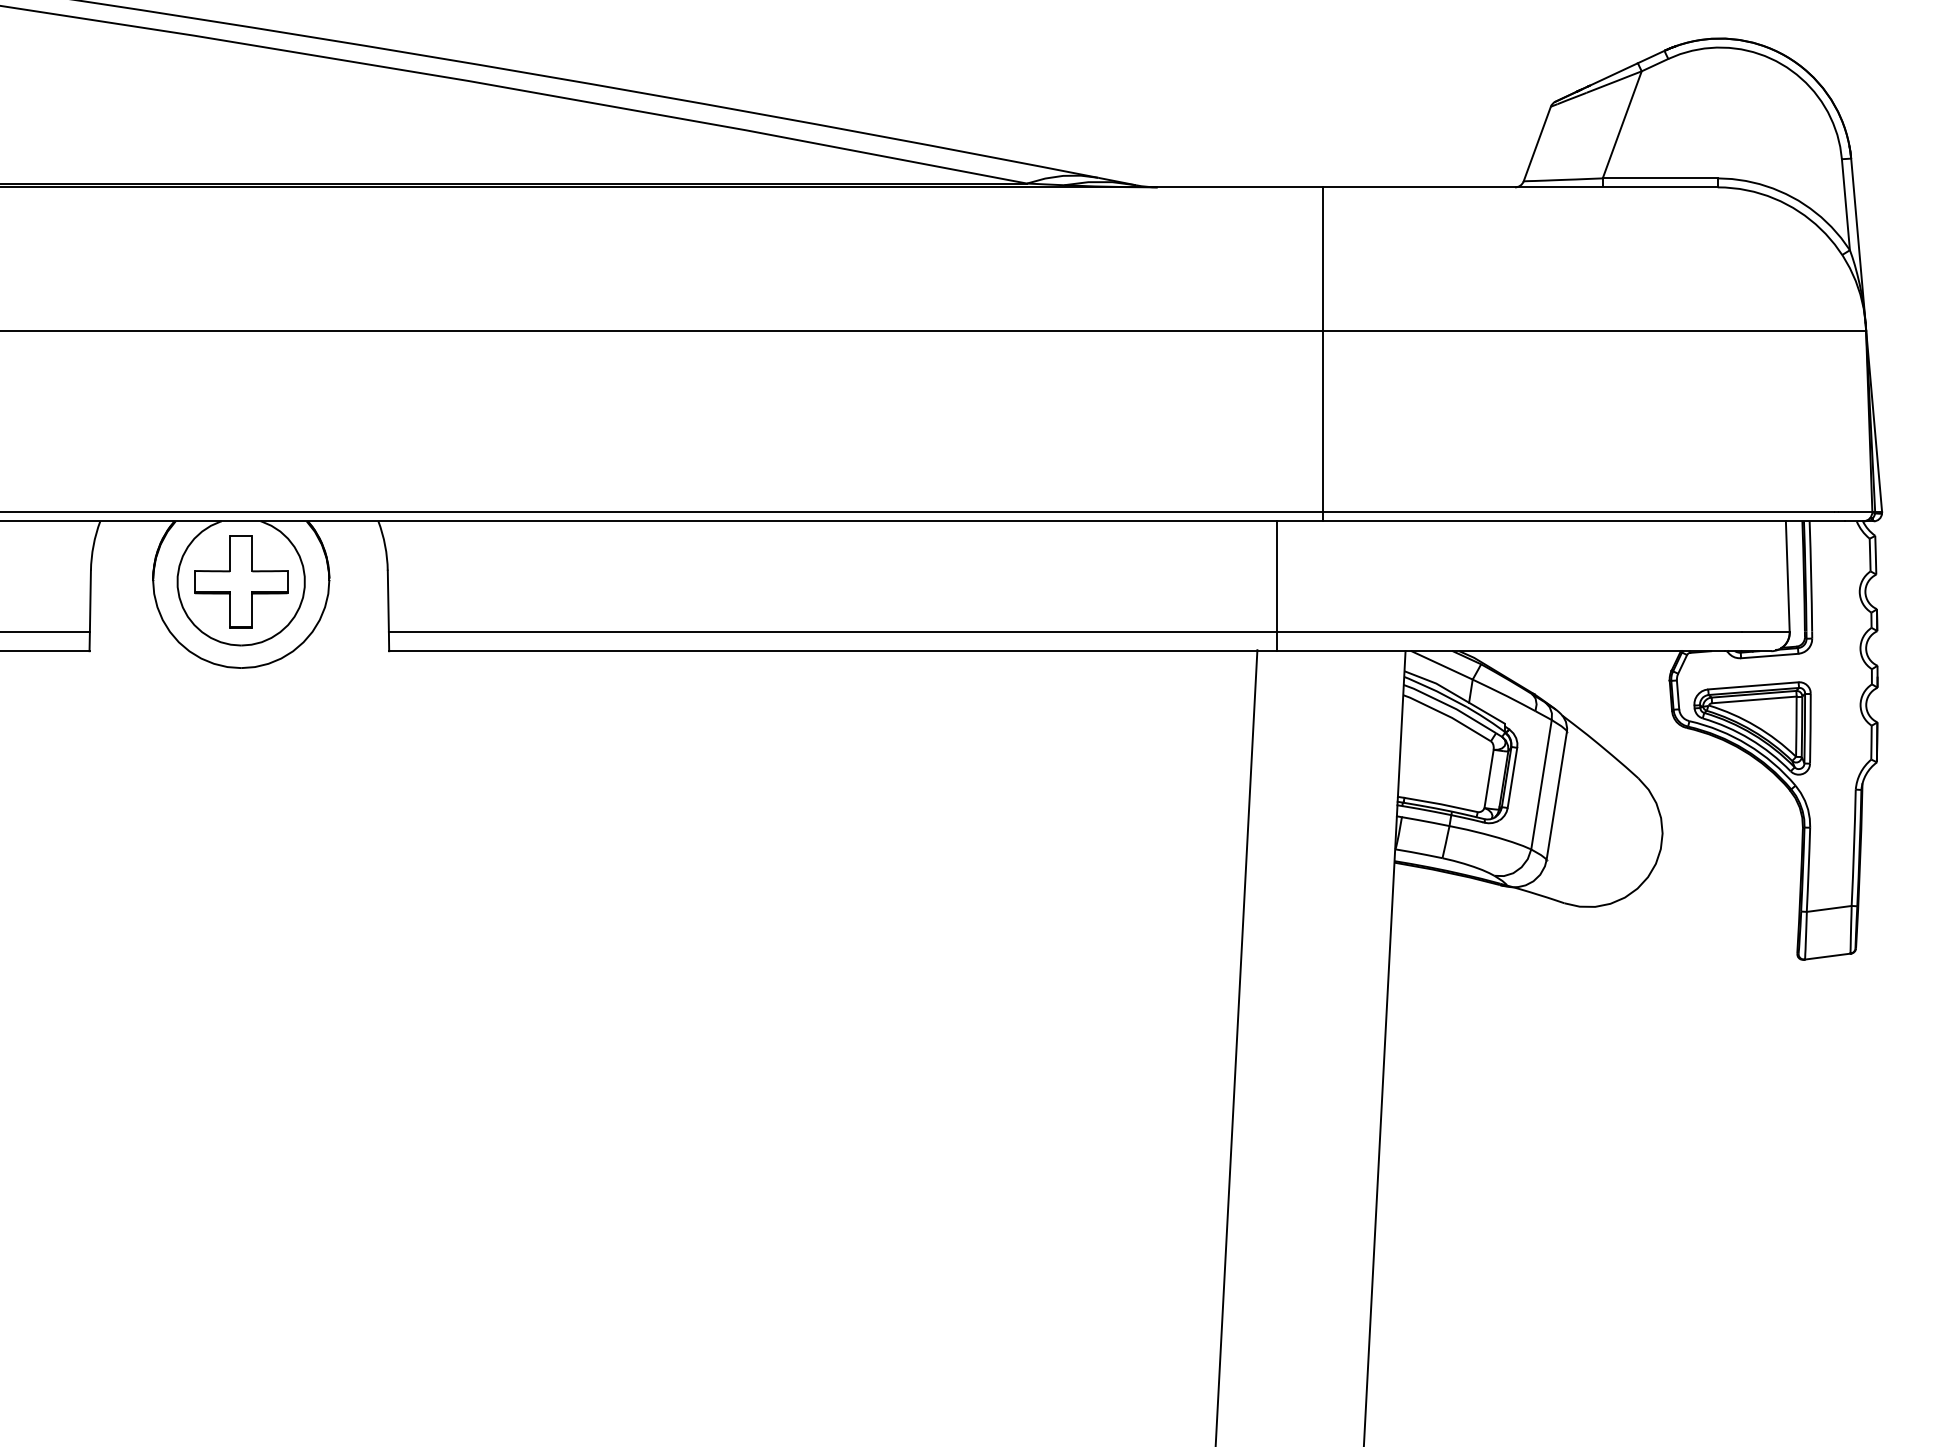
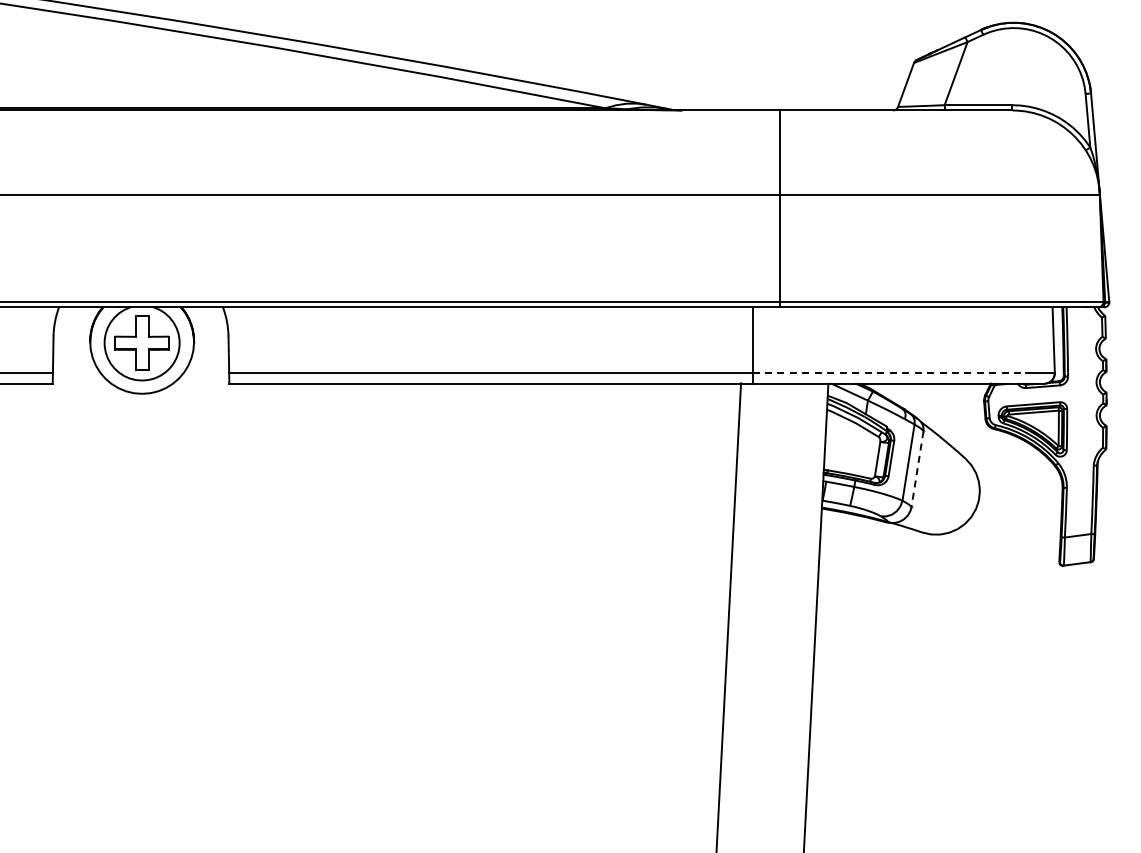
line: (1509, 631) -> (889, 372), solid -> dashed
line: (1556, 796) -> (917, 469), solid -> dashed

